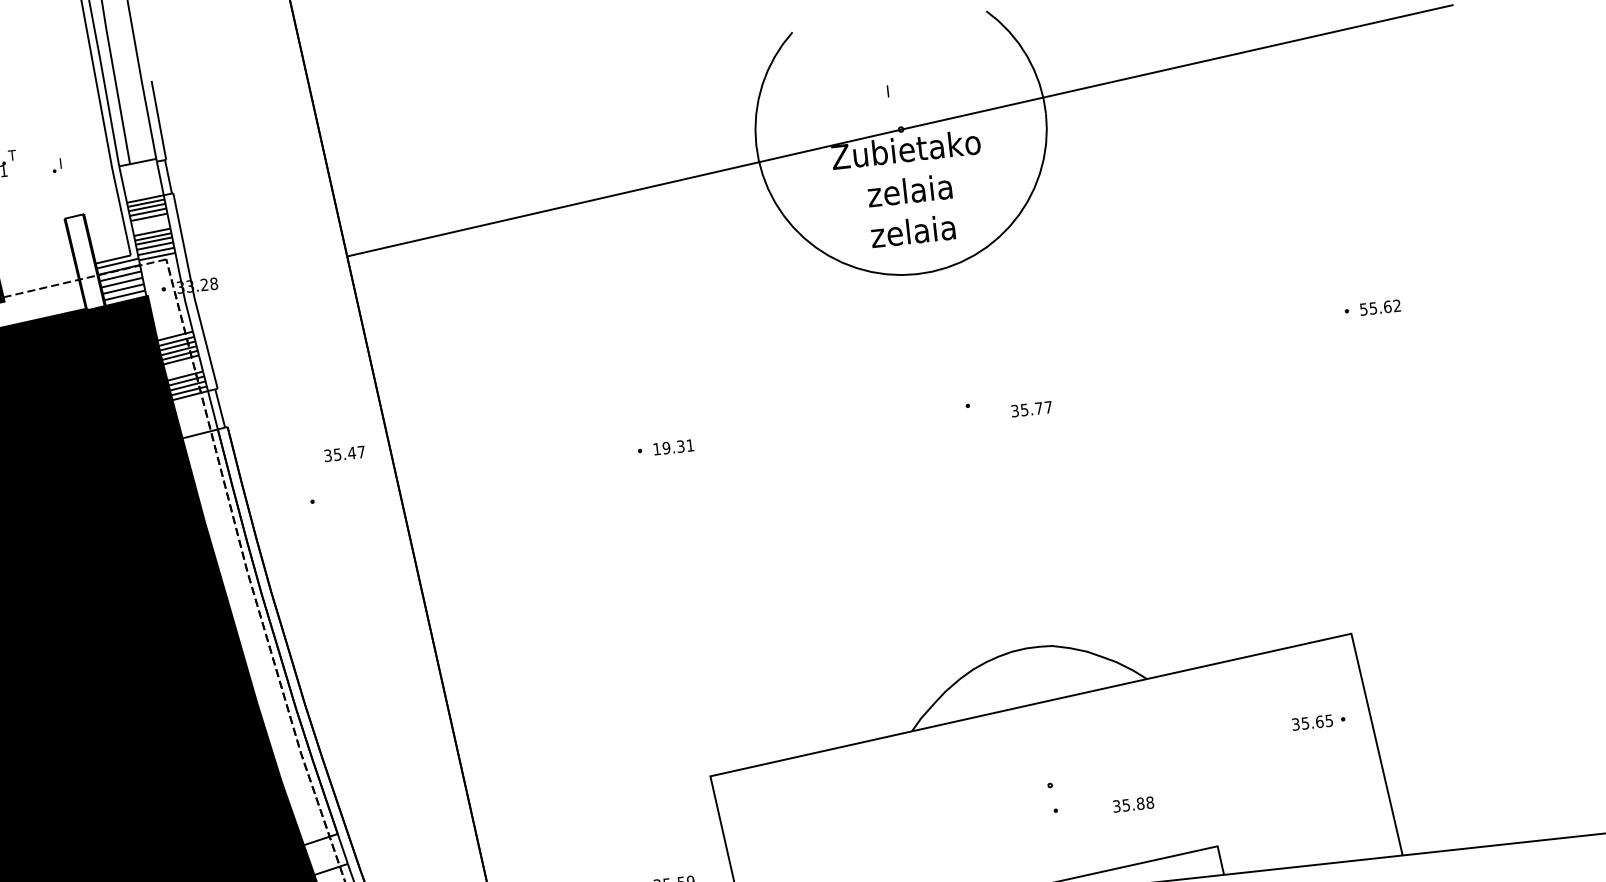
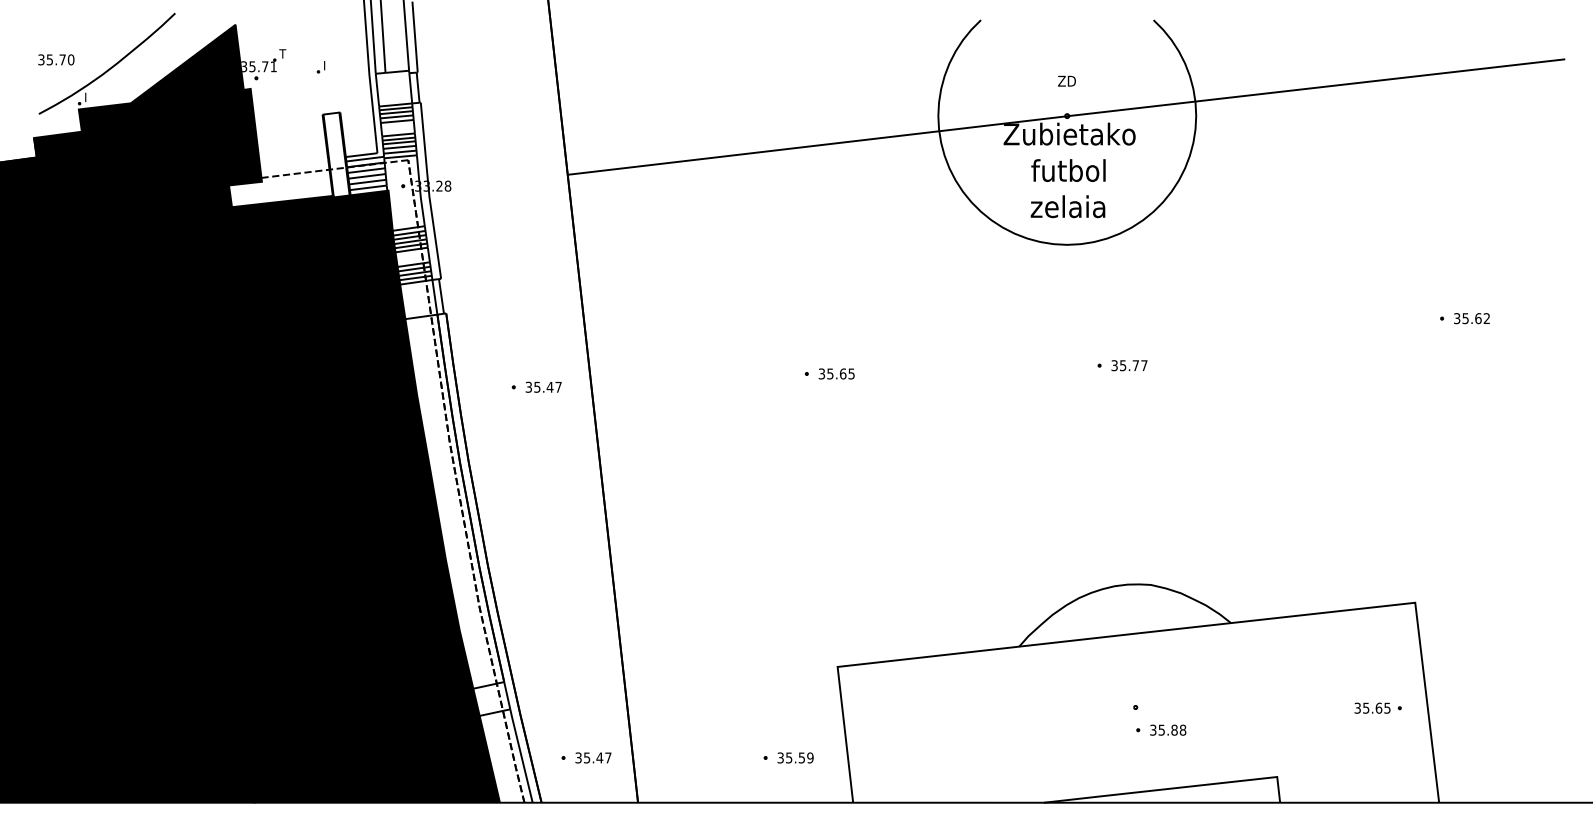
text: (895, 89) -> (1066, 80), I -> ZD
text: (909, 190) -> (1068, 170), zelaia -> futbol
text: (1364, 309) -> (1457, 318), 55.62 -> 35.62
text: (1031, 409) -> (1129, 365), moved
text: (673, 446) -> (836, 373), 19.31 -> 35.65
text: (344, 453) -> (543, 386), moved
part: (1318, 721) -> (1377, 707), moved
text: (1133, 803) -> (1168, 729), moved

